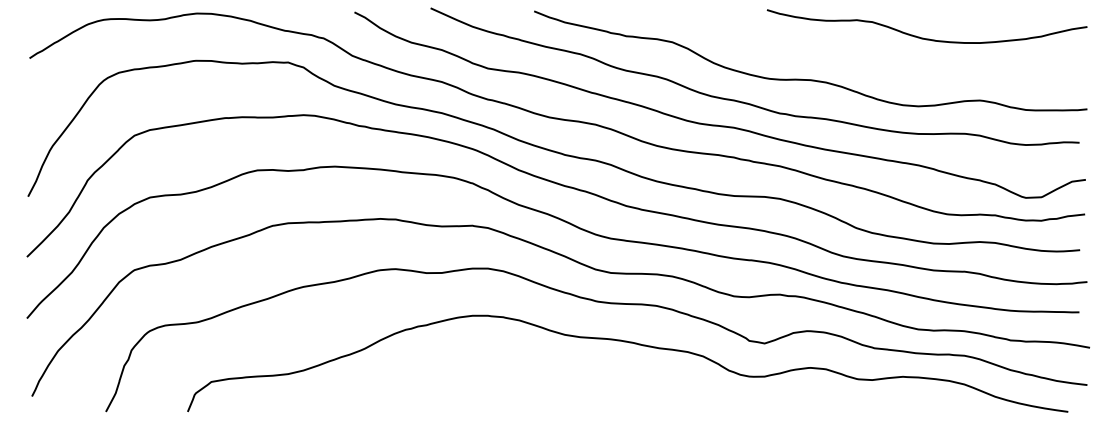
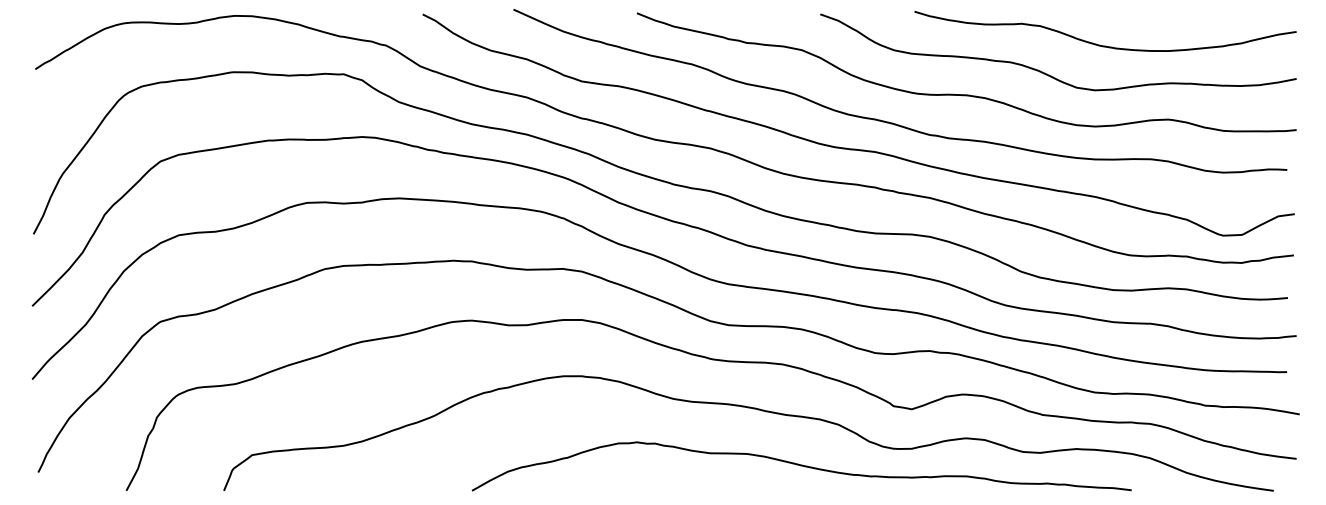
curve: (878, 61) -> (1047, 73), added
curve: (672, 391) -> (801, 466), added

